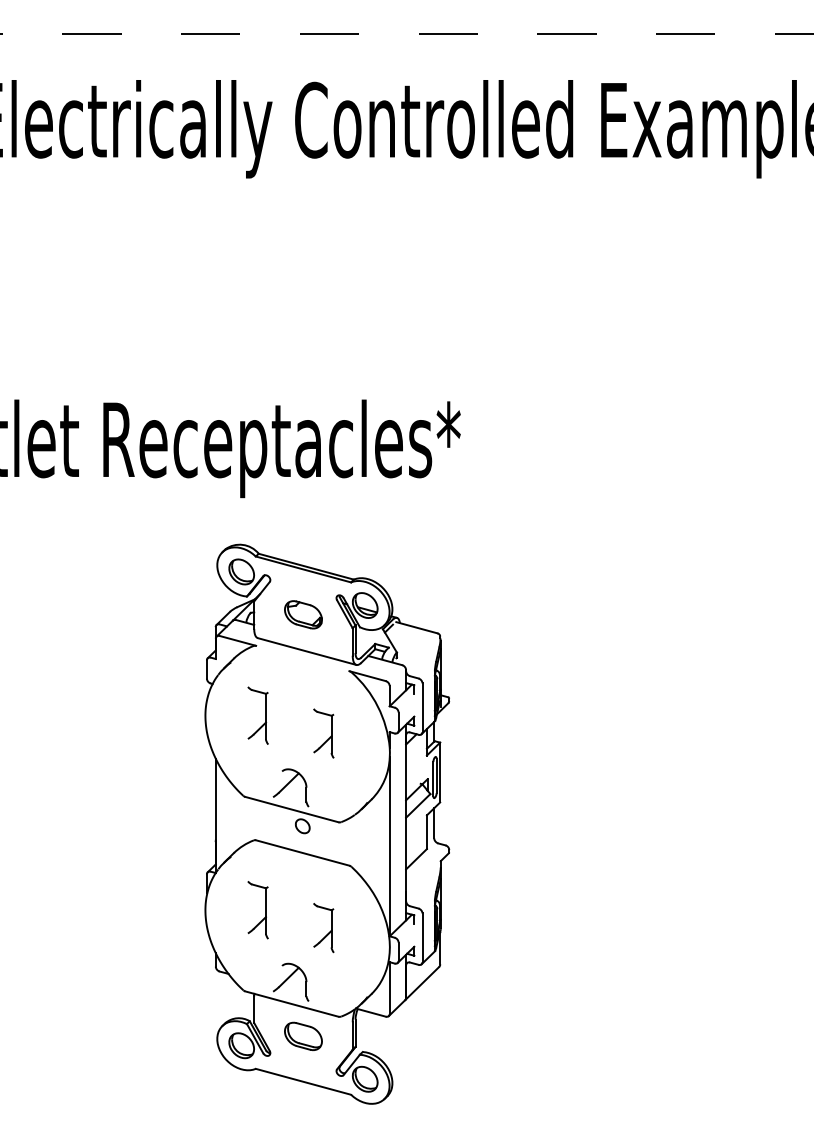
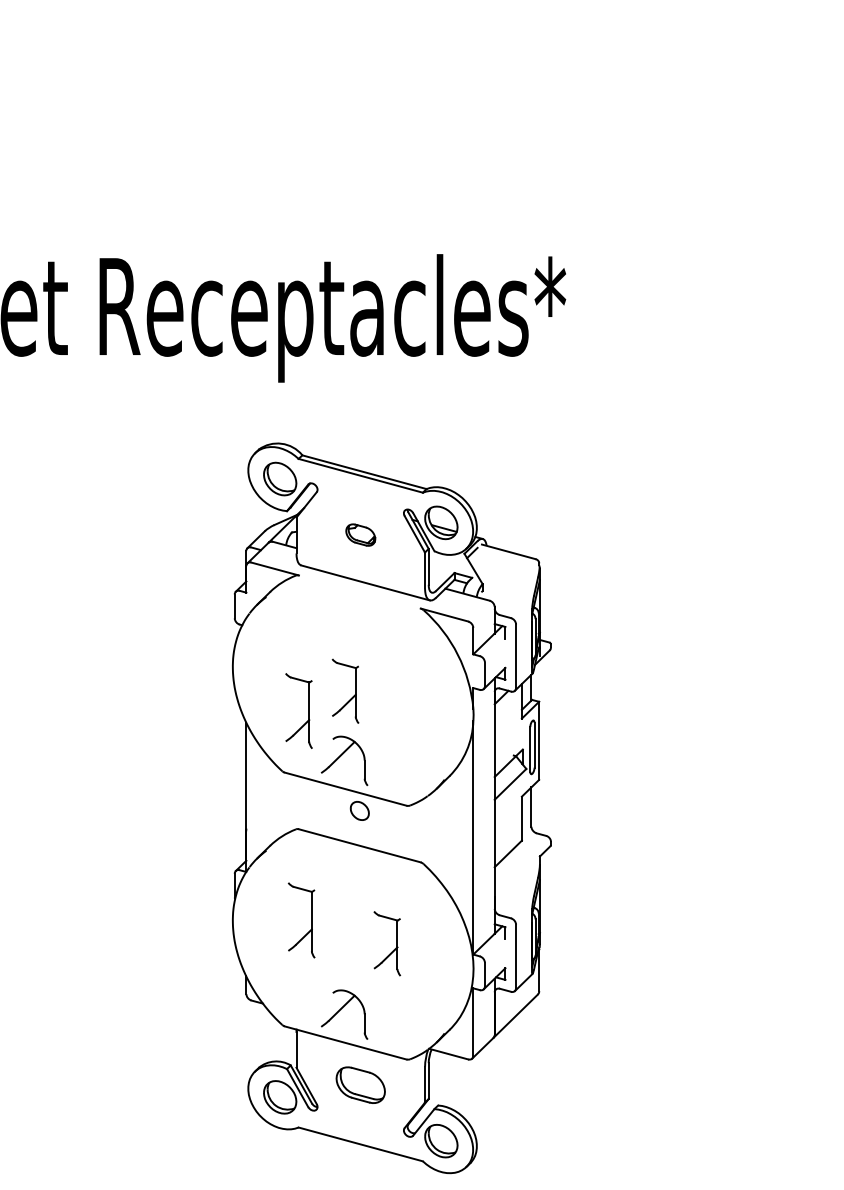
part: (303, 614) -> (360, 534), size x0.6
part: (265, 715) -> (308, 710), moved
part: (326, 739) -> (349, 699), moved

